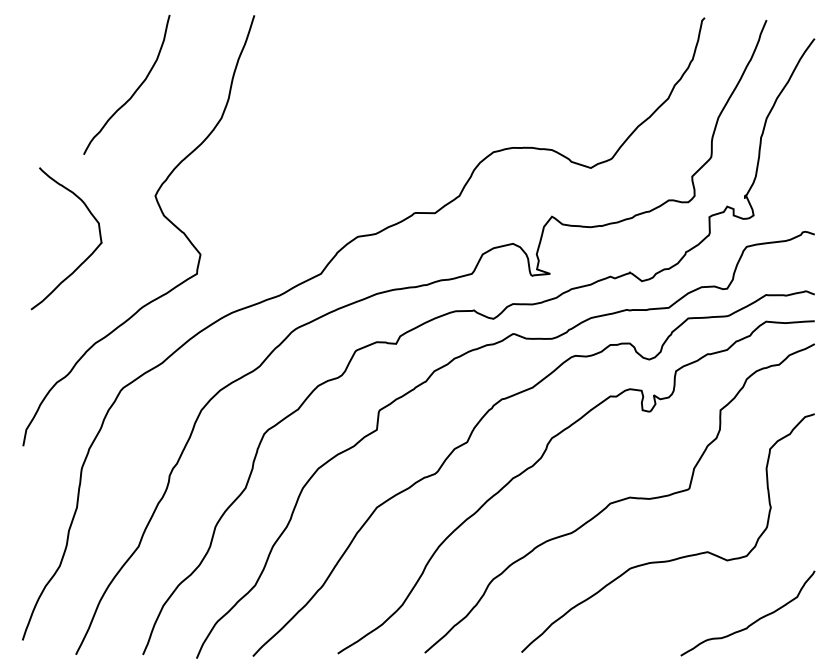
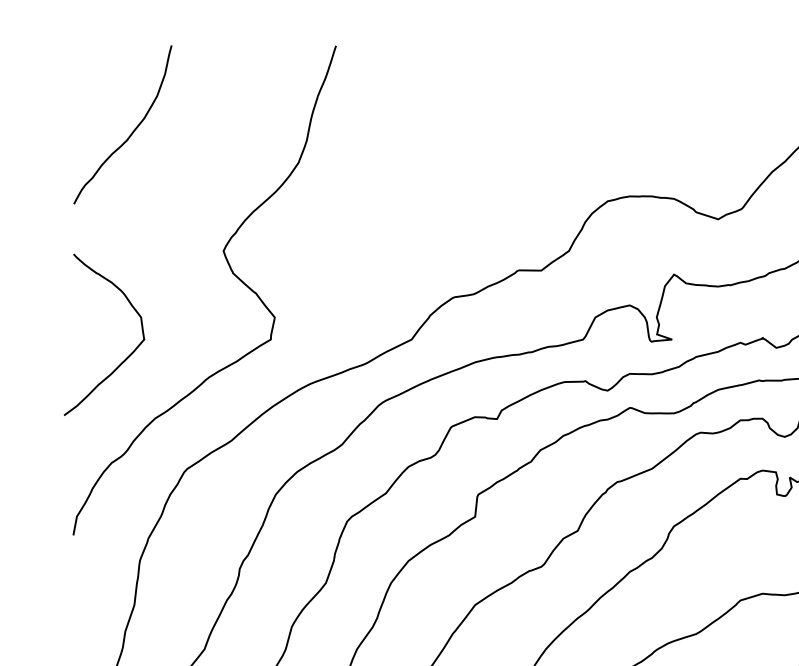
curve: (134, 91) -> (131, 132), moved
curve: (86, 258) -> (127, 357), moved

